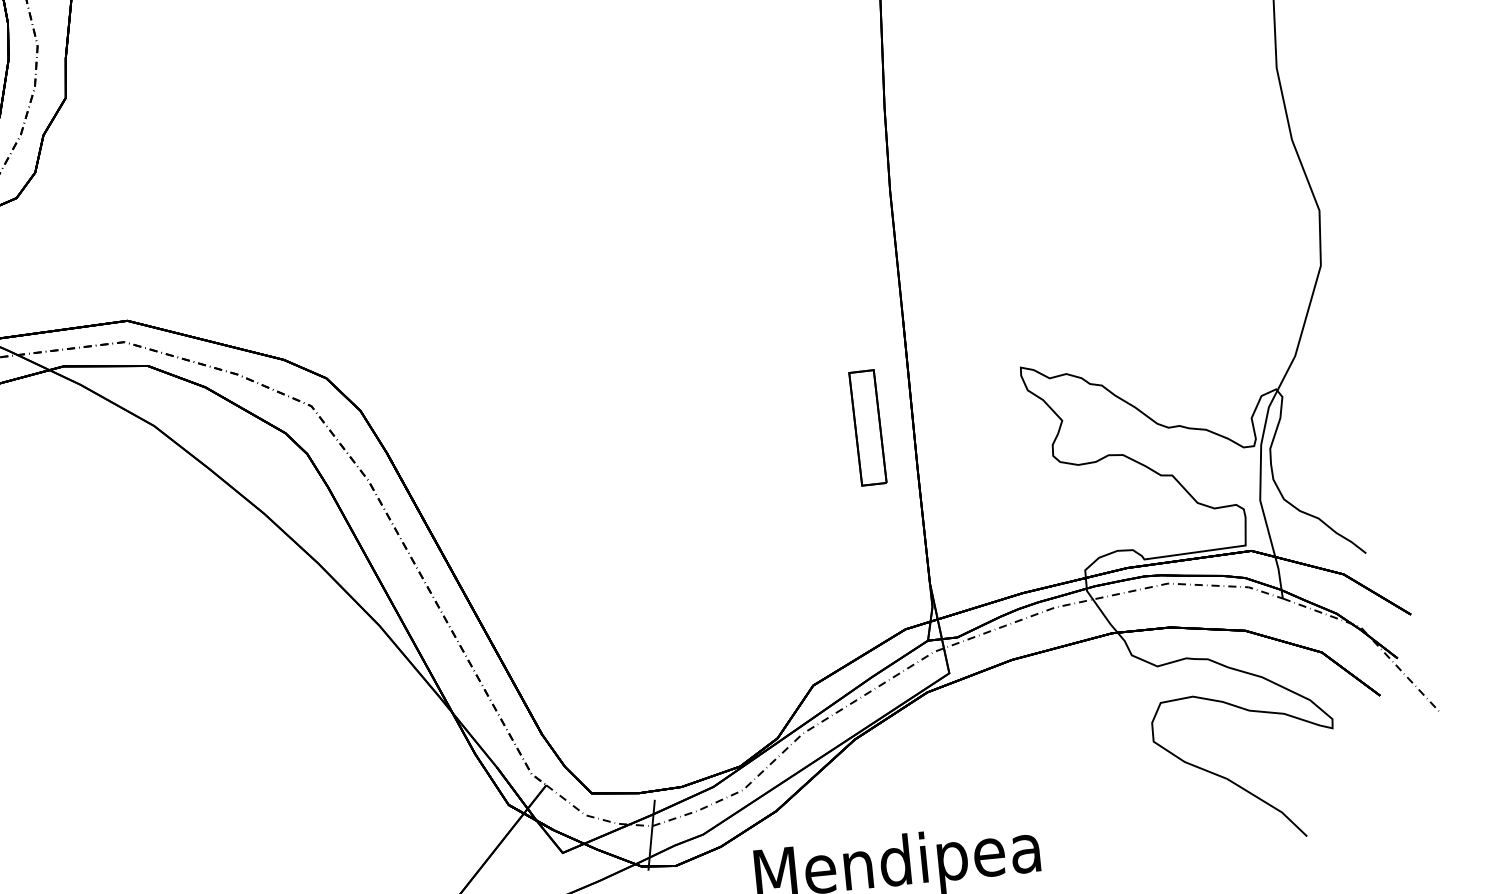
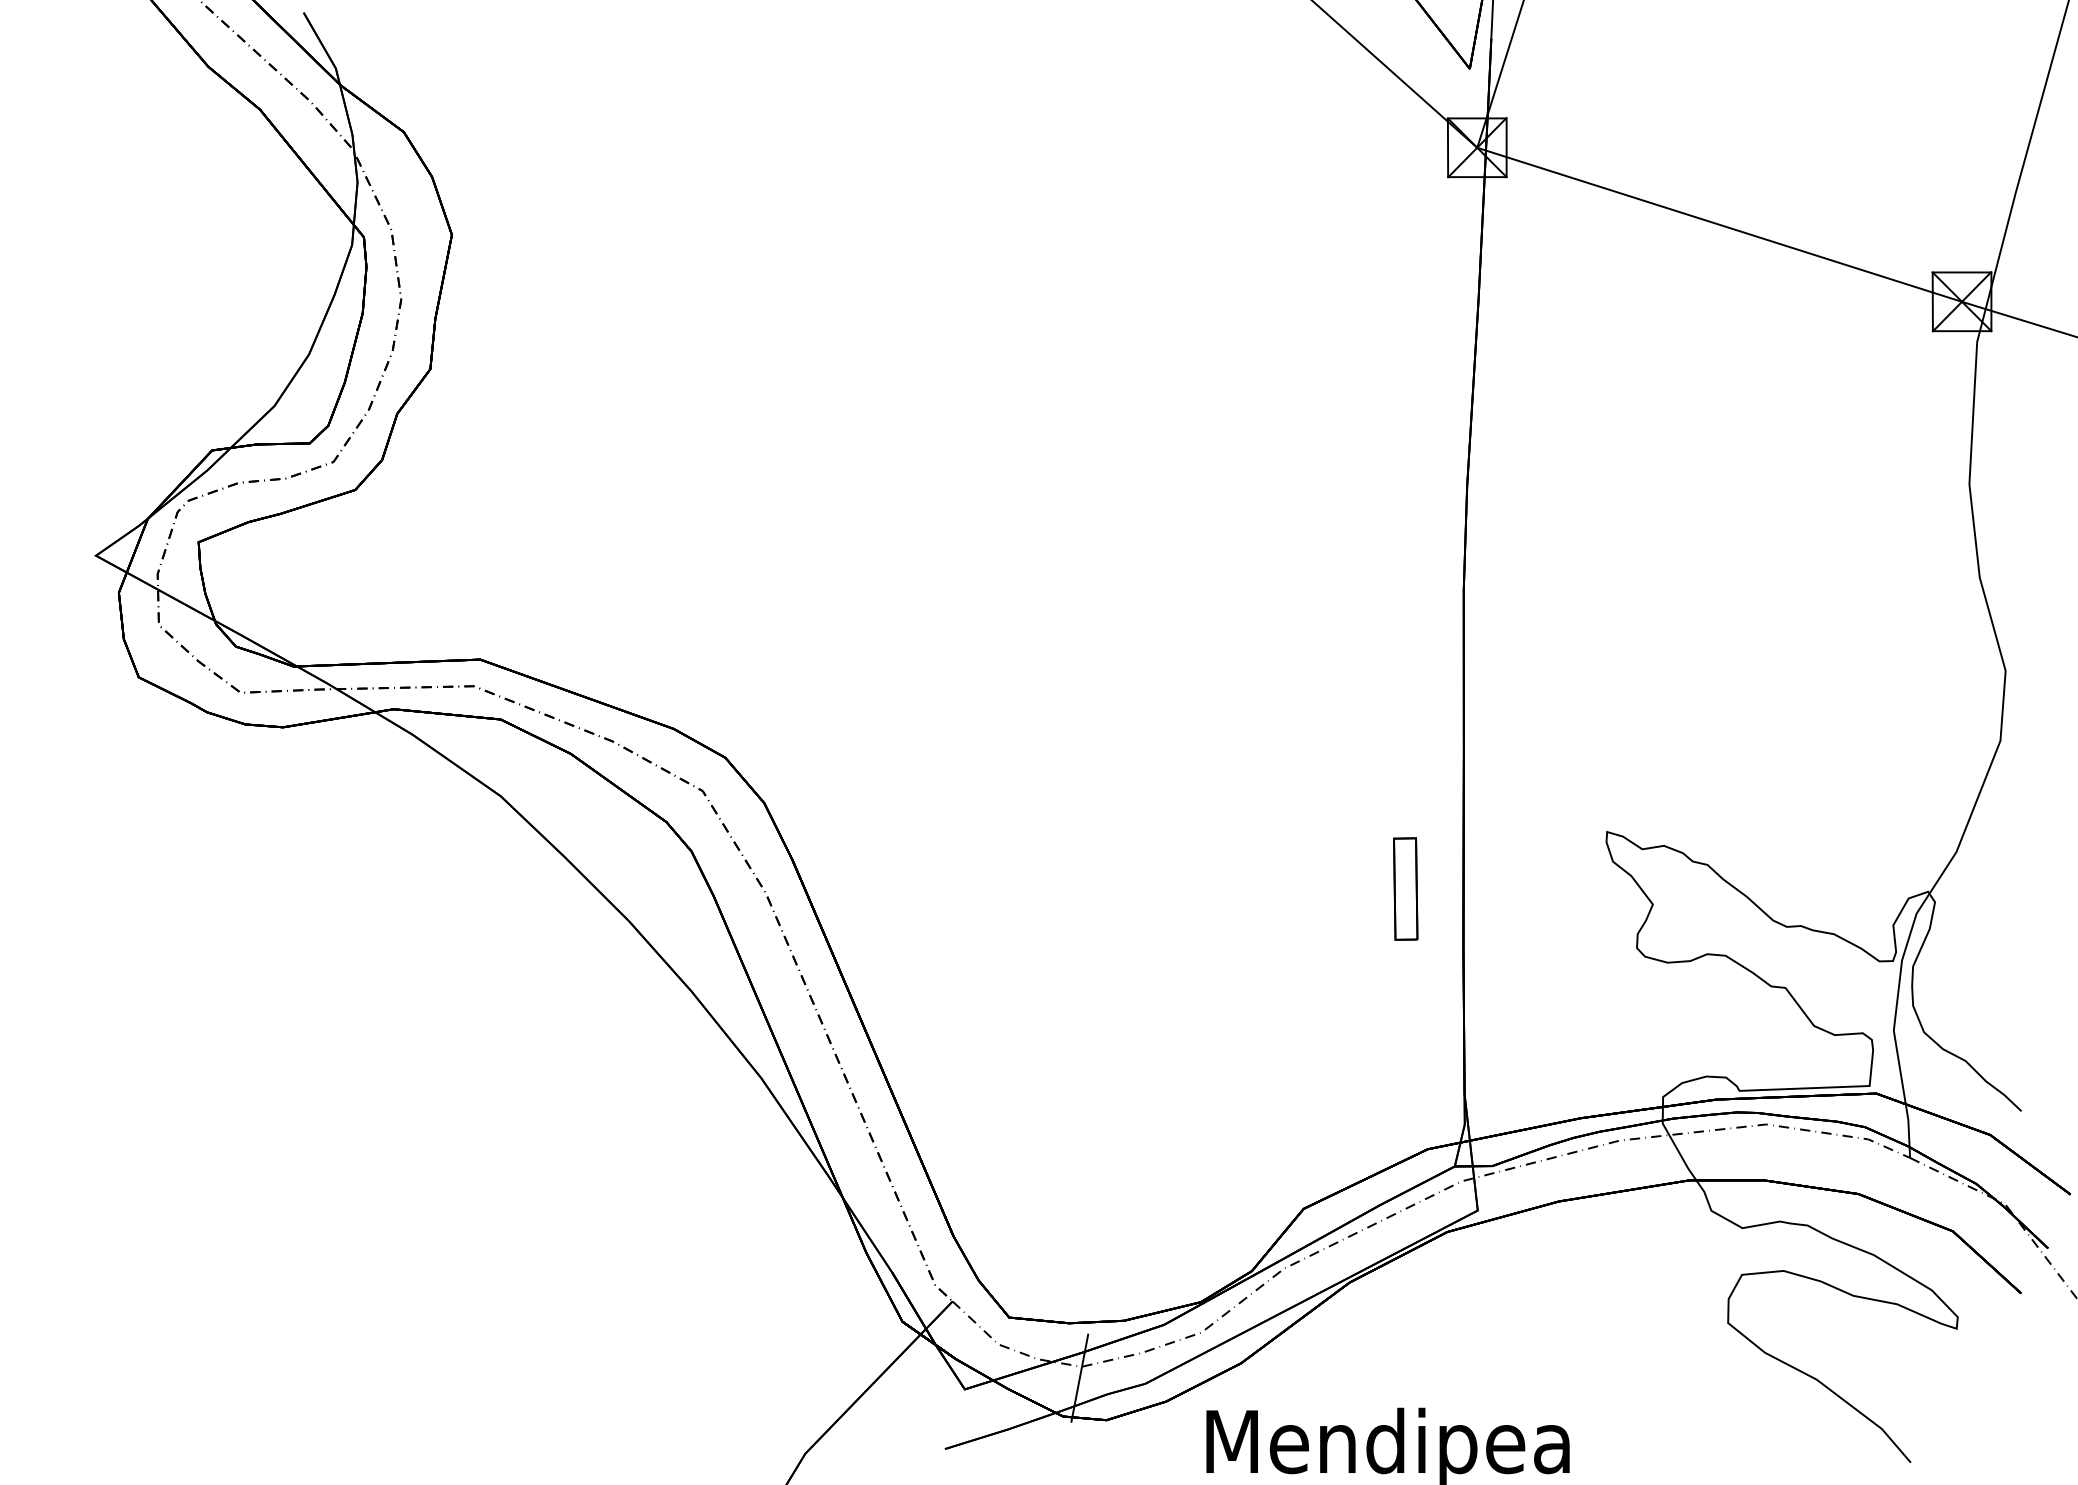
part: (867, 427) -> (1405, 888), size x0.7

